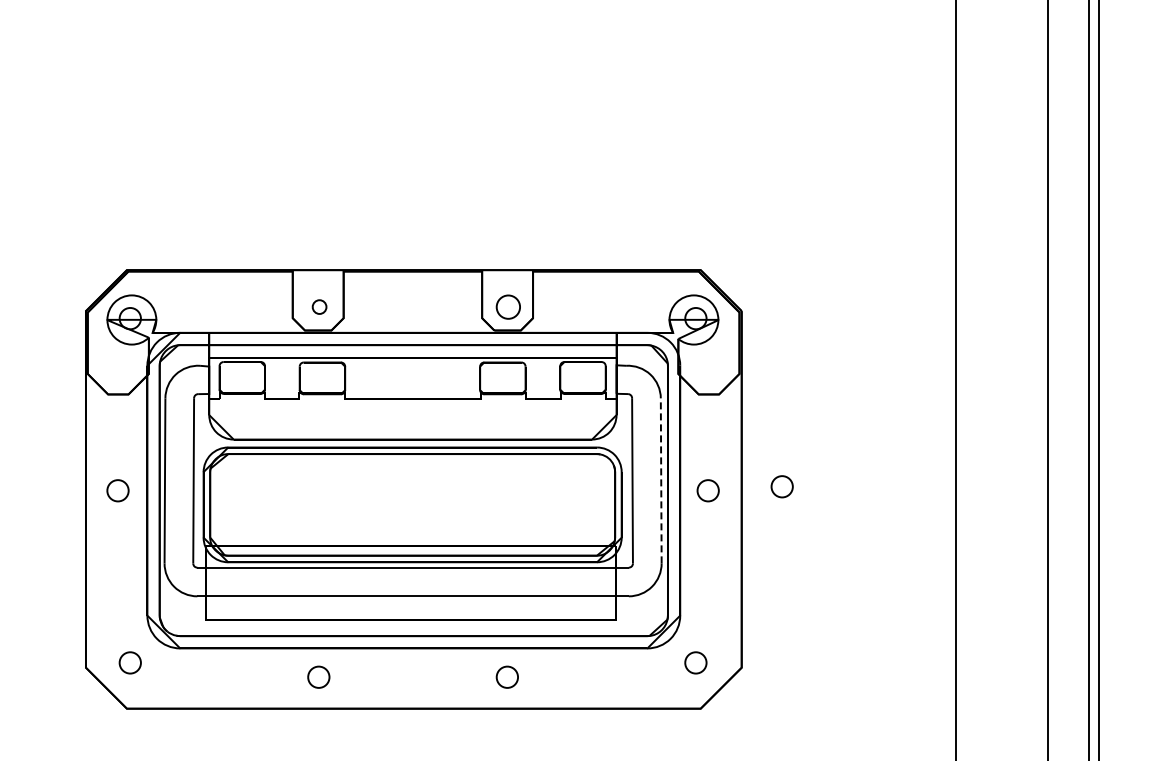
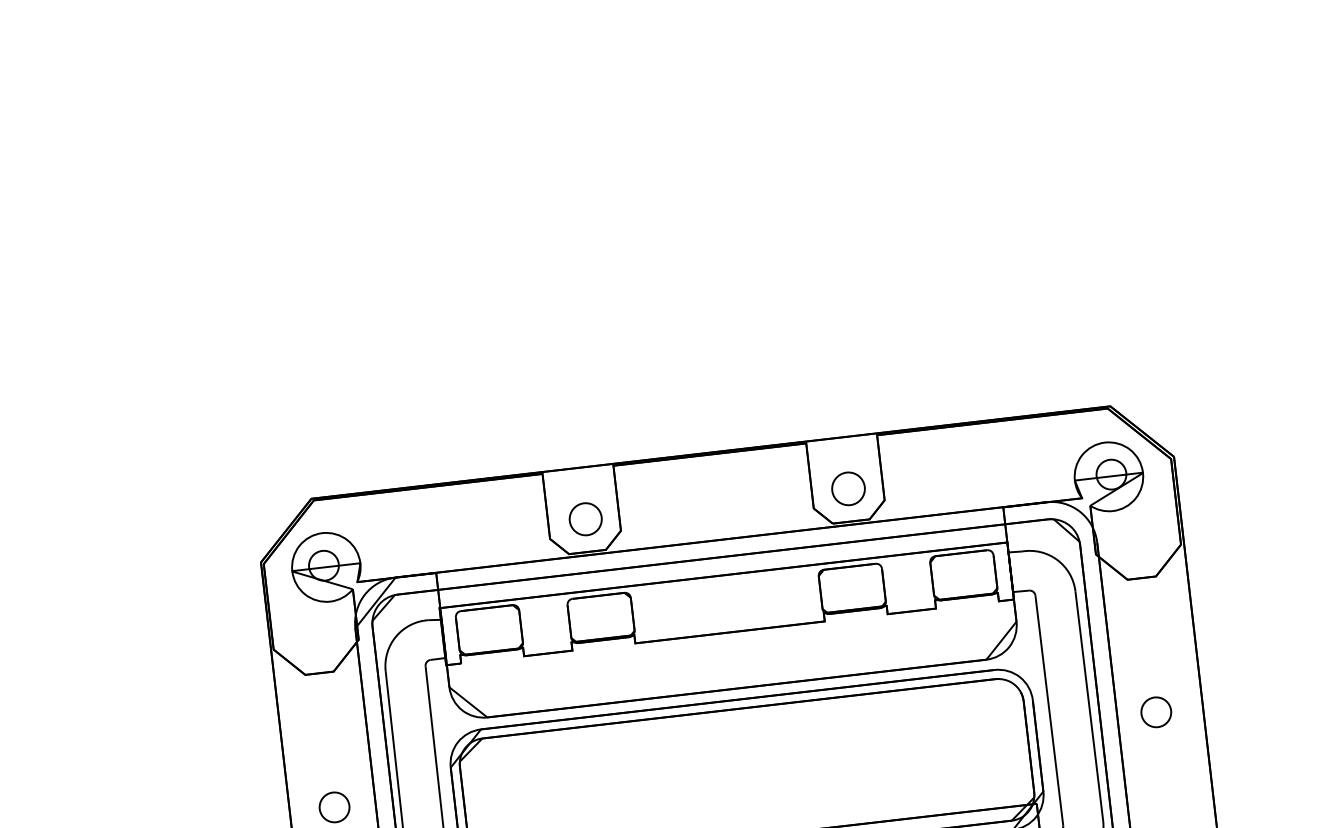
part: (319, 306) -> (585, 518), size x1.67
line: (661, 480) -> (1089, 705), dashed -> solid
part: (781, 486) -> (1257, 694), removed

